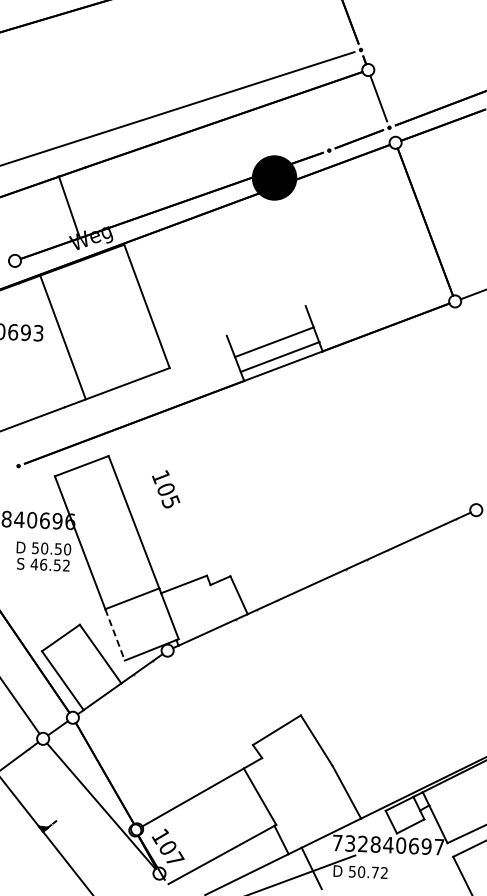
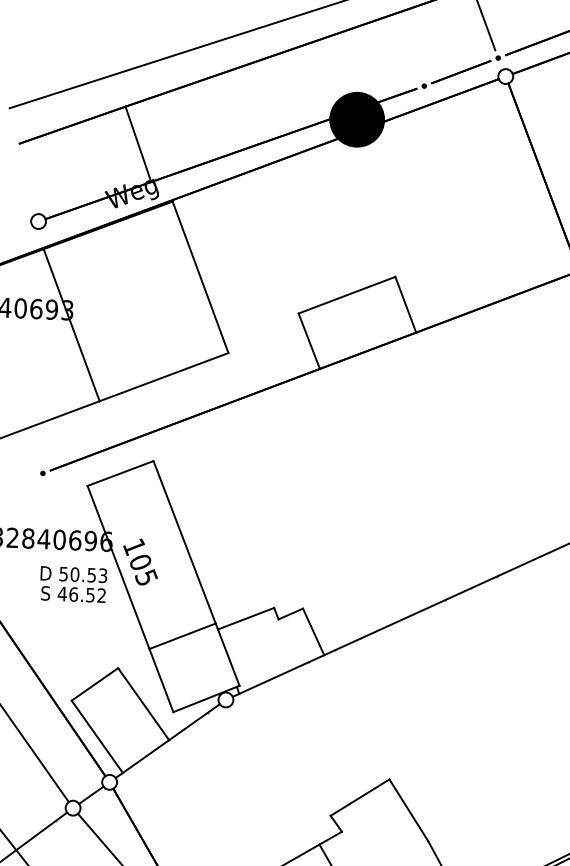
line: (68, 206) -> (137, 143), moved
line: (62, 337) -> (71, 325), moved
line: (274, 341) -> (368, 349), moved
line: (279, 356) -> (346, 294), moved
text: (166, 489) -> (141, 562), moved
text: (67, 549) -> (102, 575), 50.50 -> 50.53
line: (115, 635) -> (161, 681), dashed -> solid

